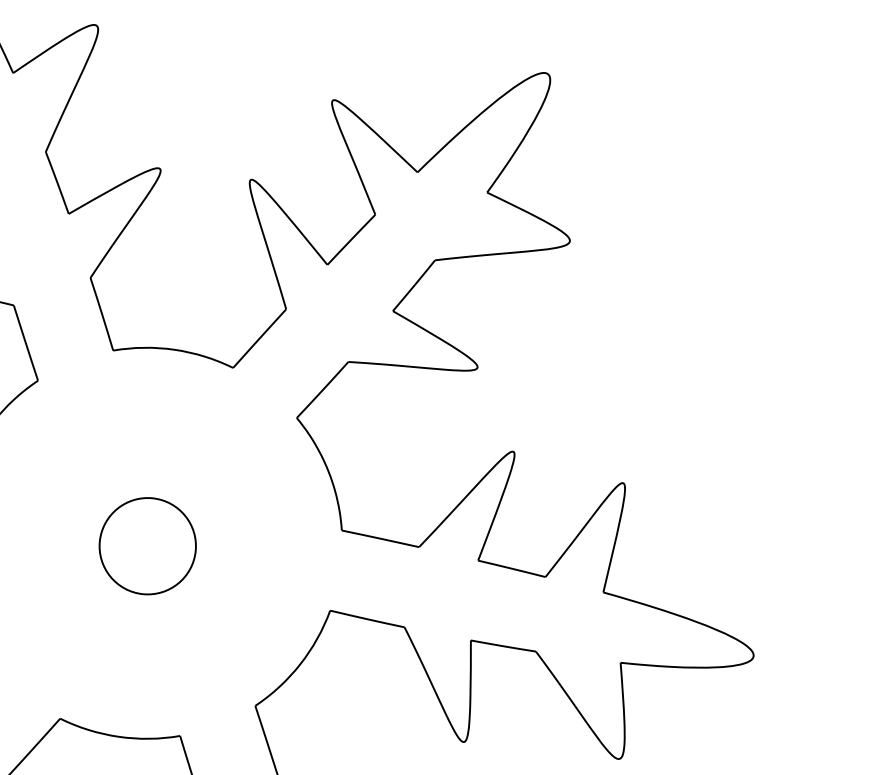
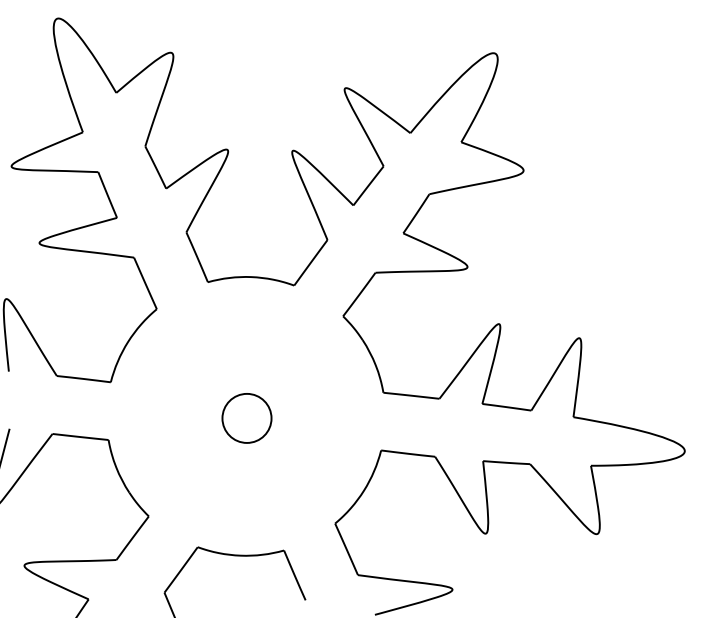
circle: (147, 546) -> (246, 418), size x0.71

